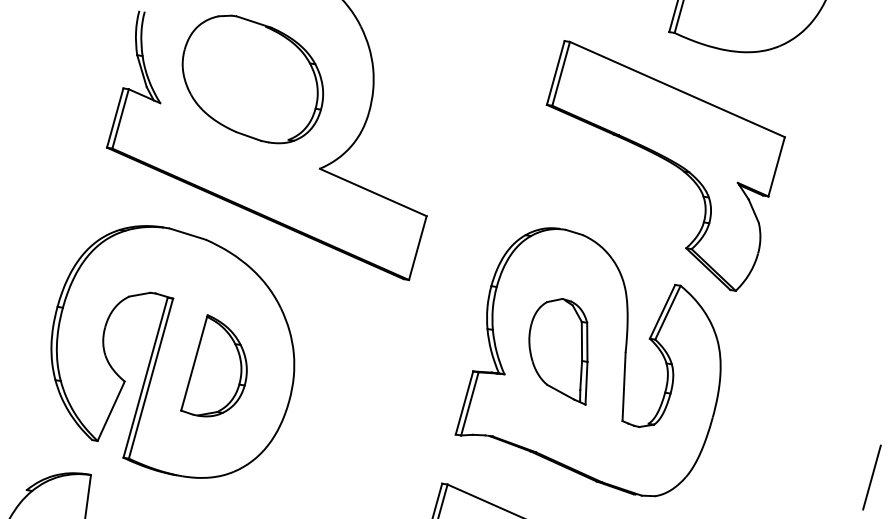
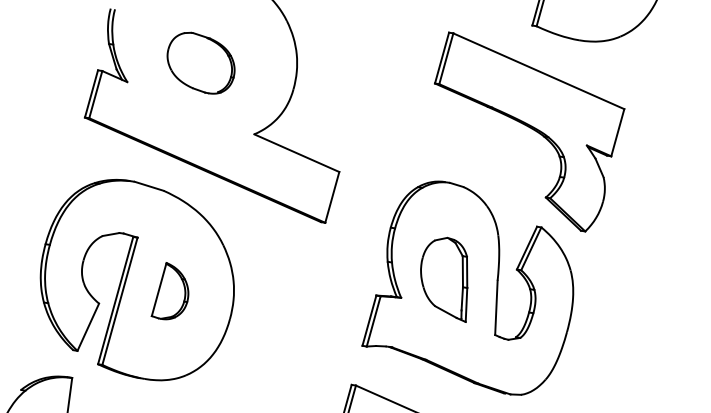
part: (252, 79) -> (200, 63), size x0.6
part: (213, 365) -> (169, 290), size x0.7
line: (871, 477) -> (693, 379), removed

